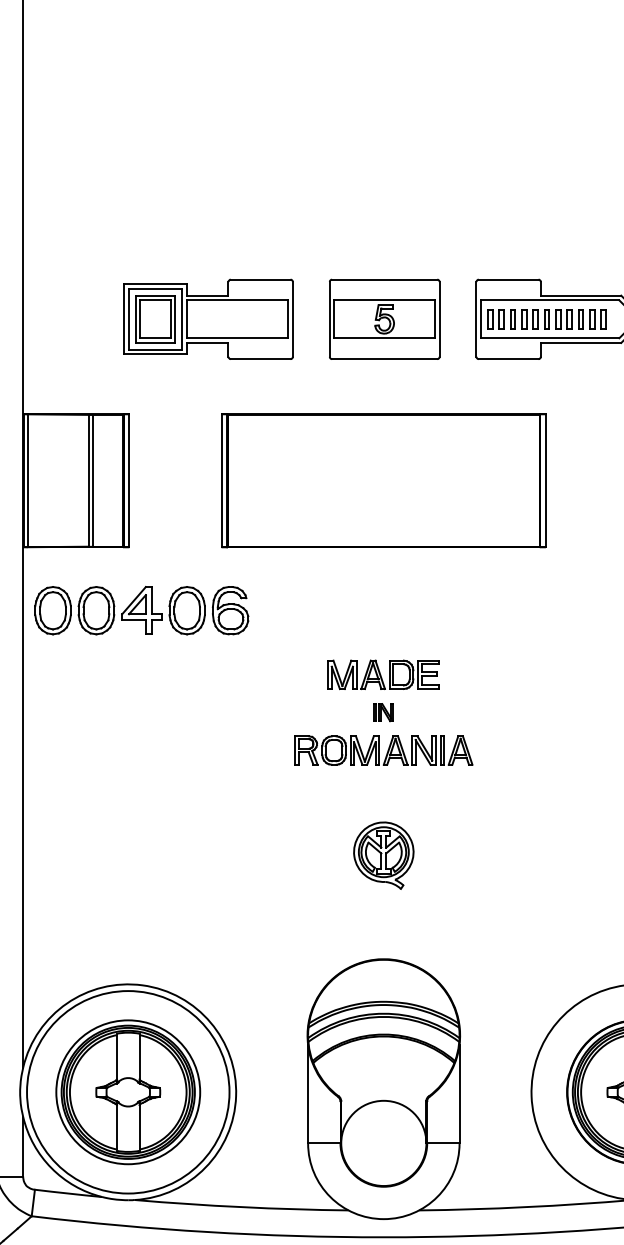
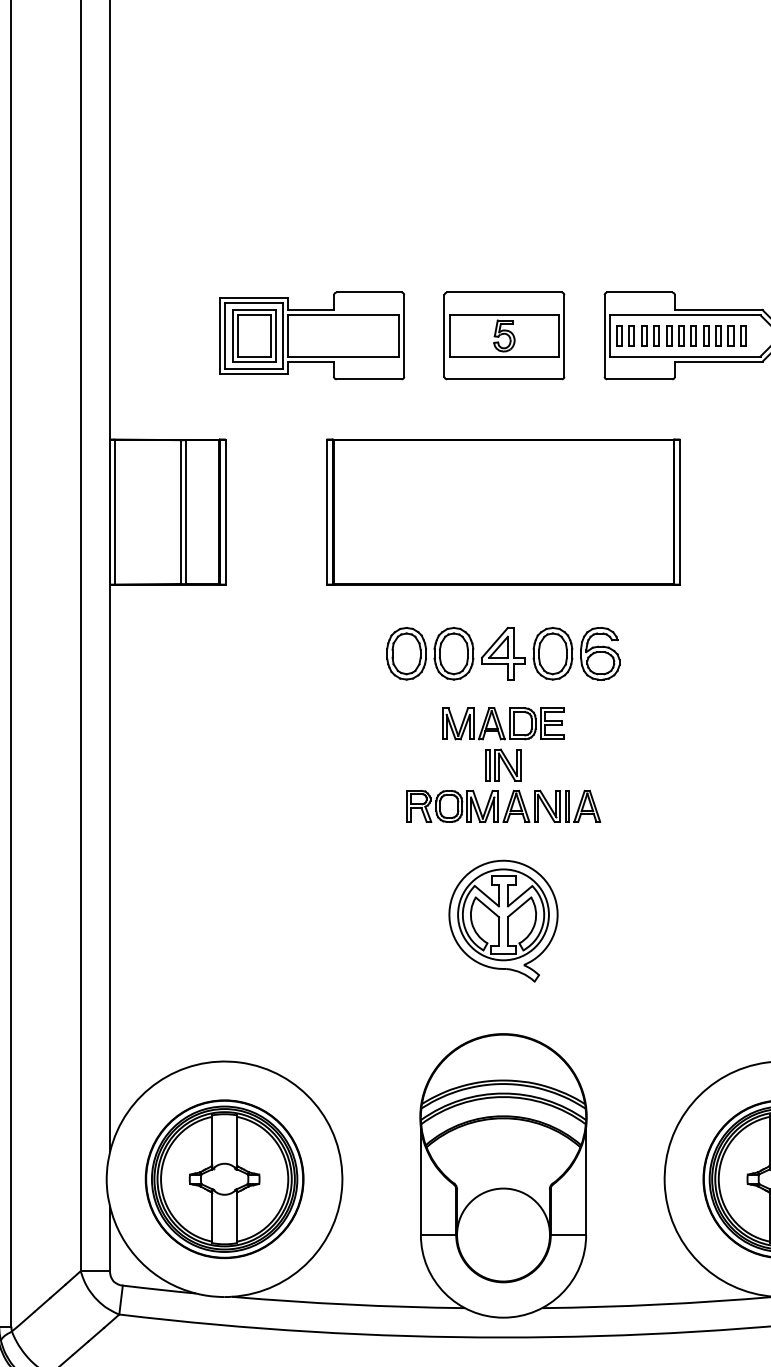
part: (141, 610) -> (503, 653), moved
part: (383, 712) -> (503, 764), size x1.67
part: (383, 855) -> (503, 920), size x1.67
circle: (128, 1092) -> (224, 1179), size x0.71

